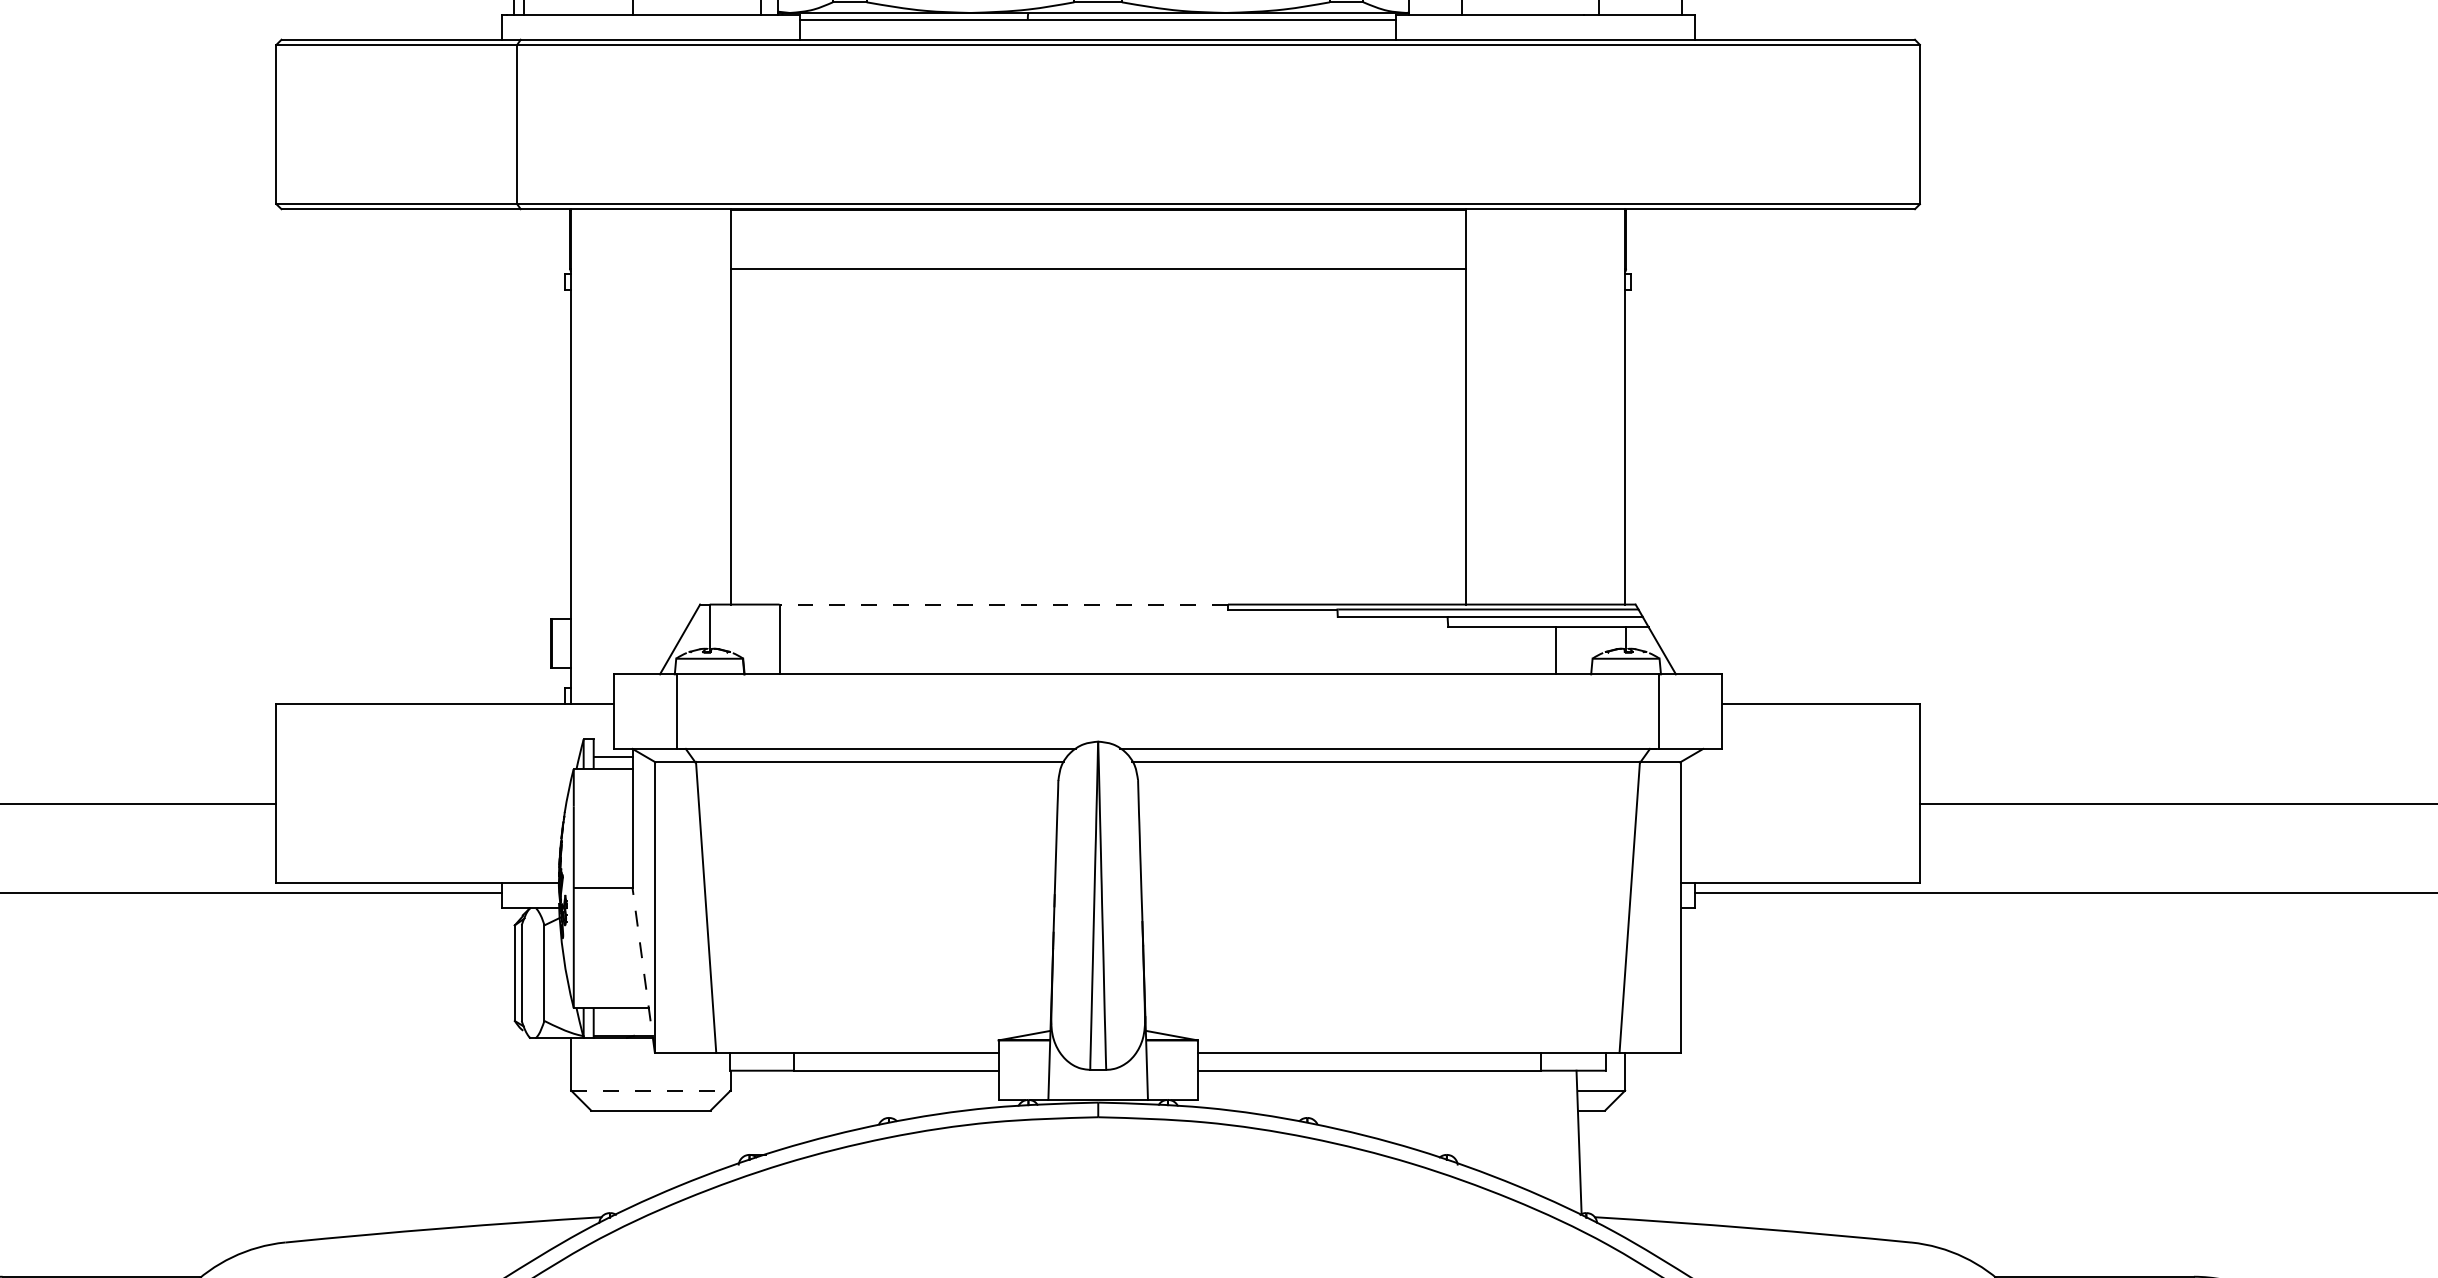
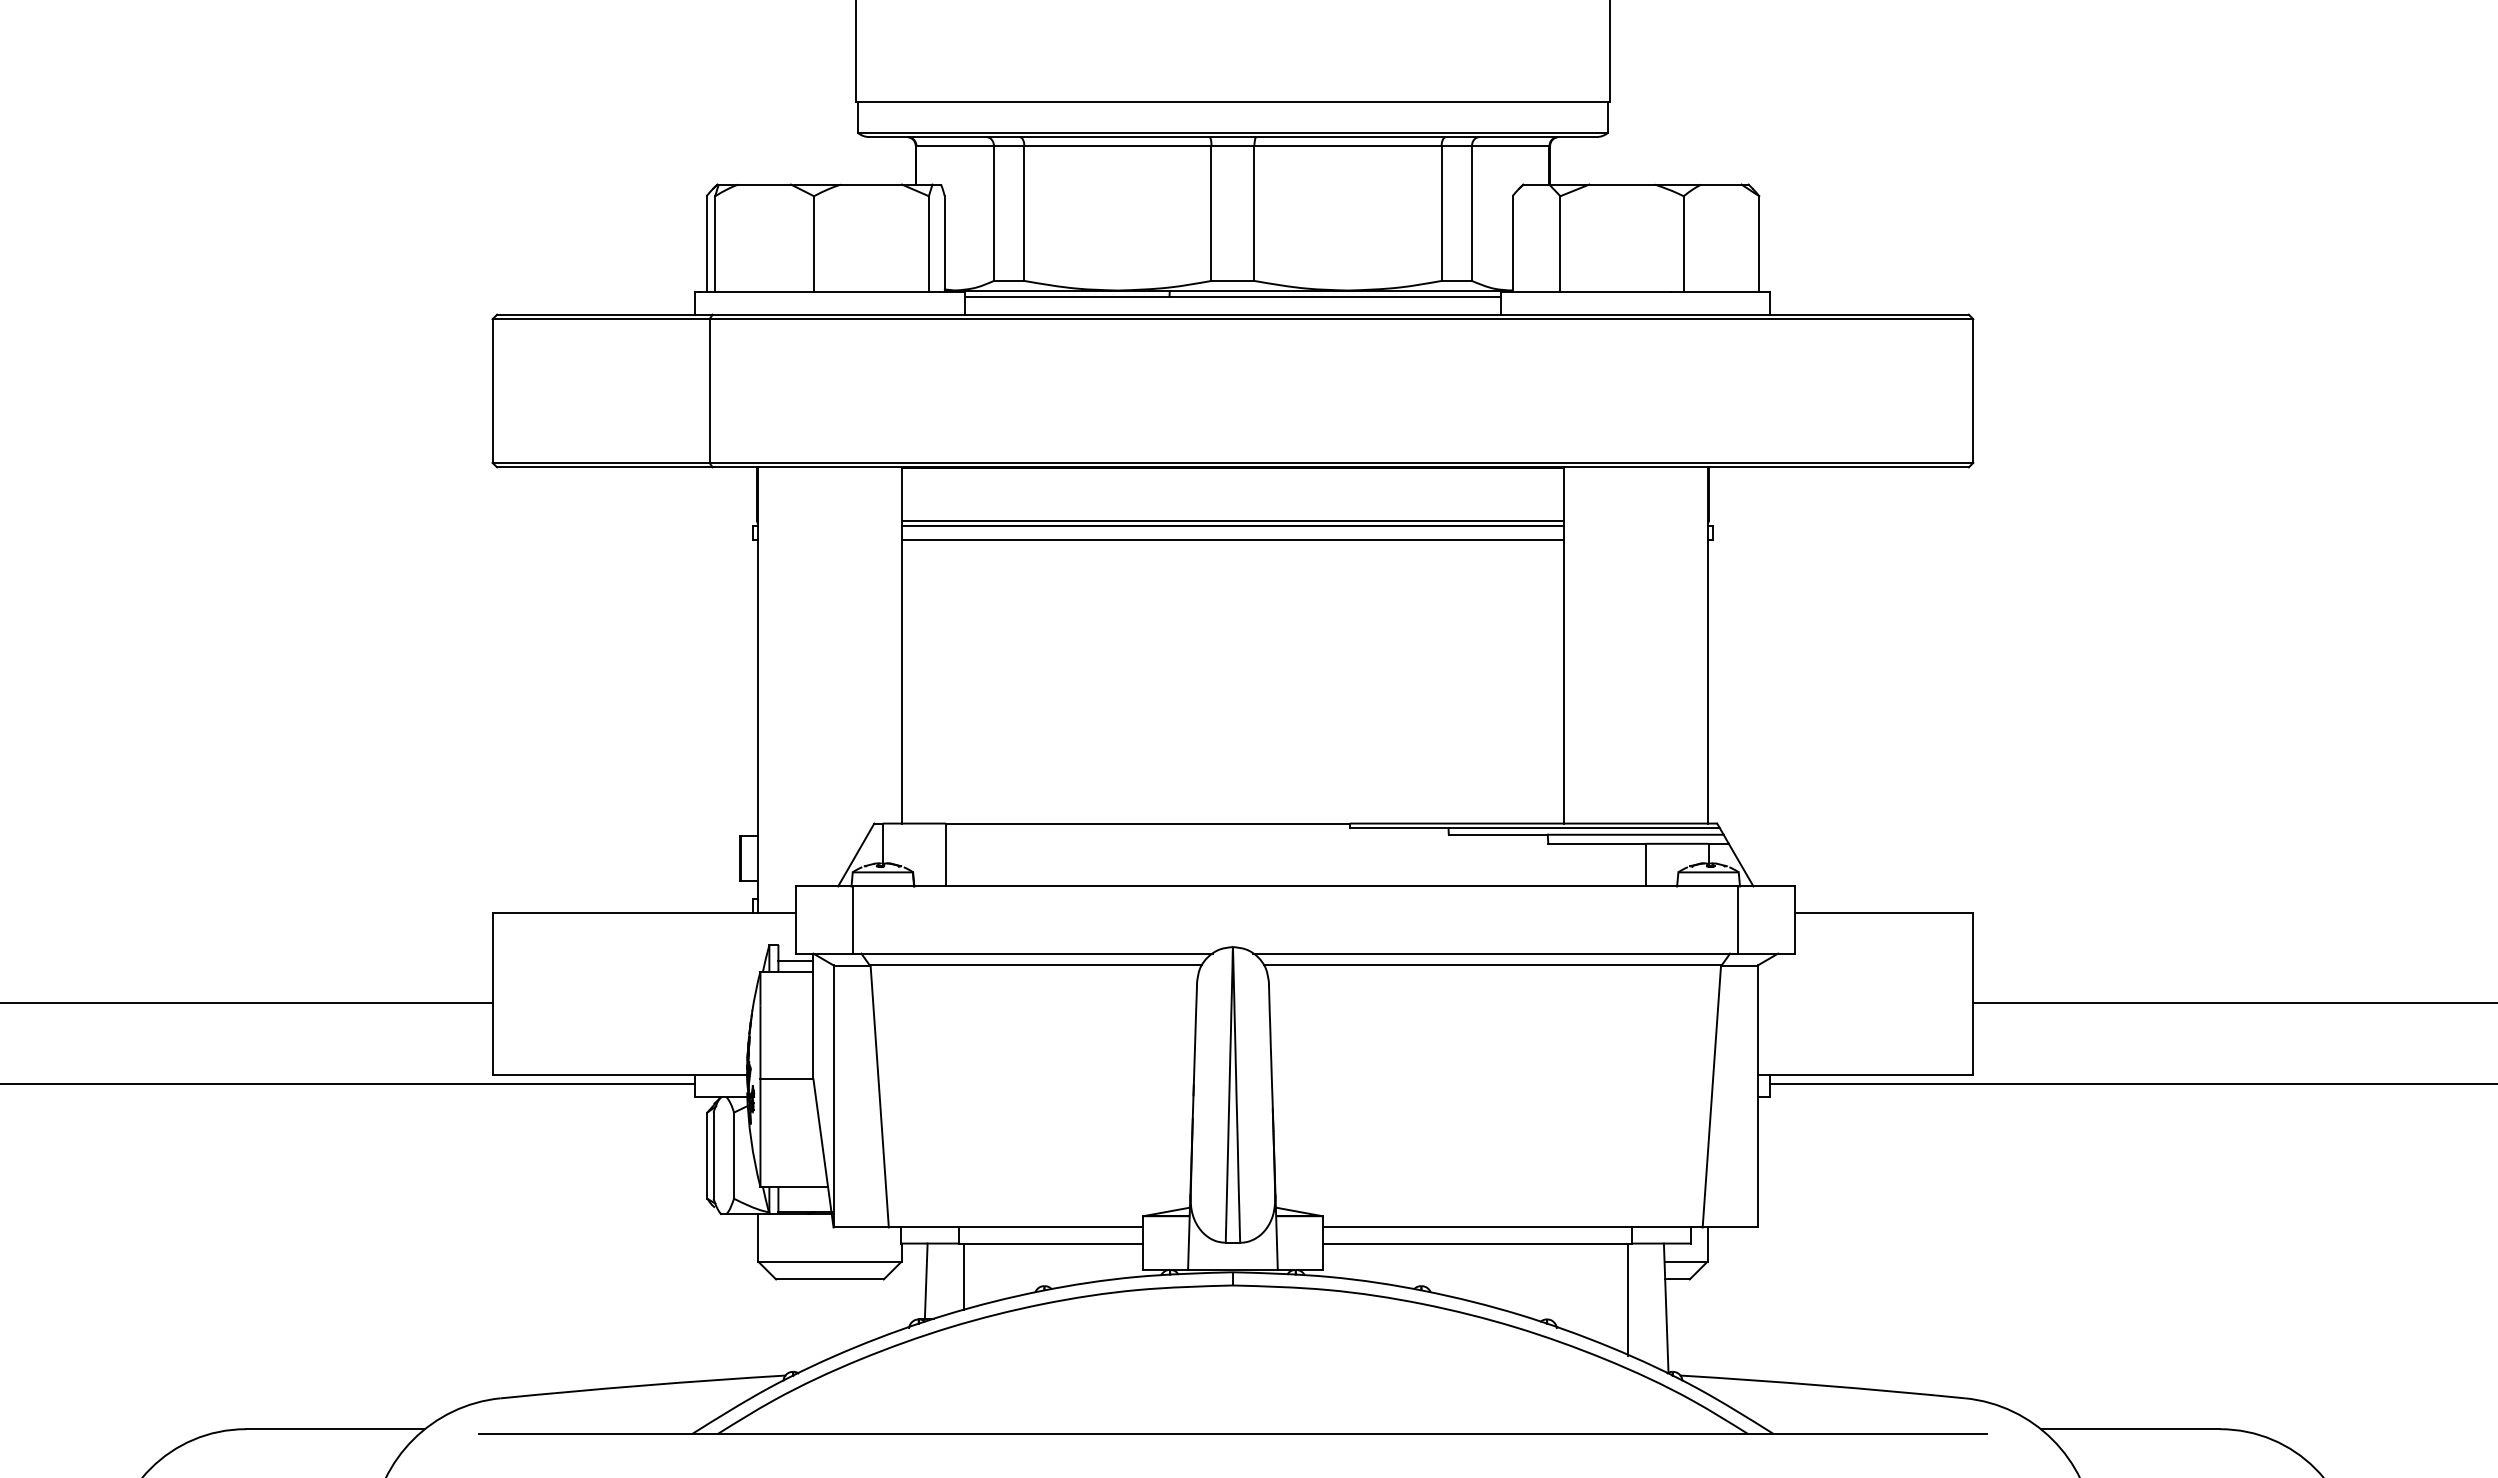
line: (1097, 273) -> (1232, 525), added
line: (1097, 289) -> (1232, 539), added
line: (1003, 604) -> (1147, 823), dashed -> solid
line: (643, 970) -> (823, 1153), dashed -> solid
line: (650, 1090) -> (829, 1261), dashed -> solid
line: (799, 1107) -> (963, 1276), added
line: (756, 1112) -> (925, 1281), added
line: (1536, 1132) -> (1627, 1299), added

